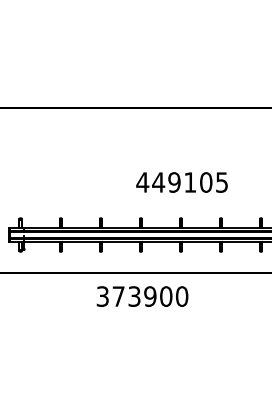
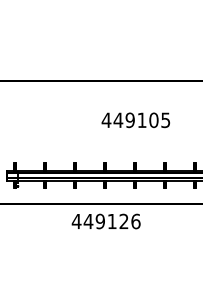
text: (181, 182) -> (135, 120), moved
text: (141, 296) -> (105, 221), 373900 -> 449126

